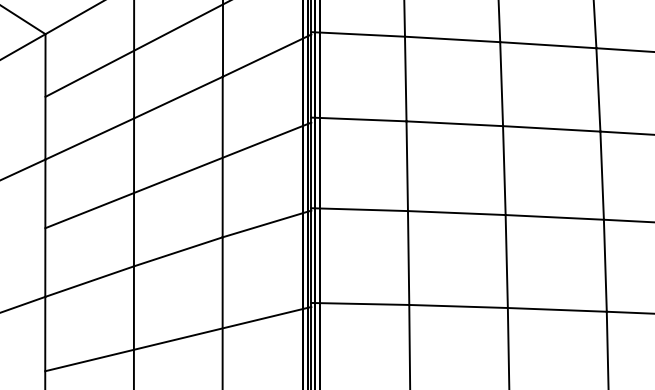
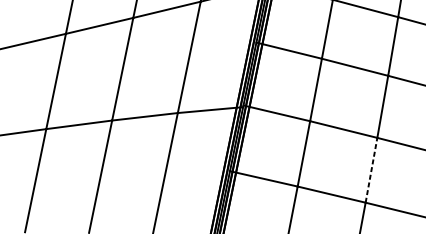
line: (178, 175) -> (156, 63), removed
line: (506, 261) -> (371, 170), solid -> dashed
line: (178, 338) -> (132, 176), removed

